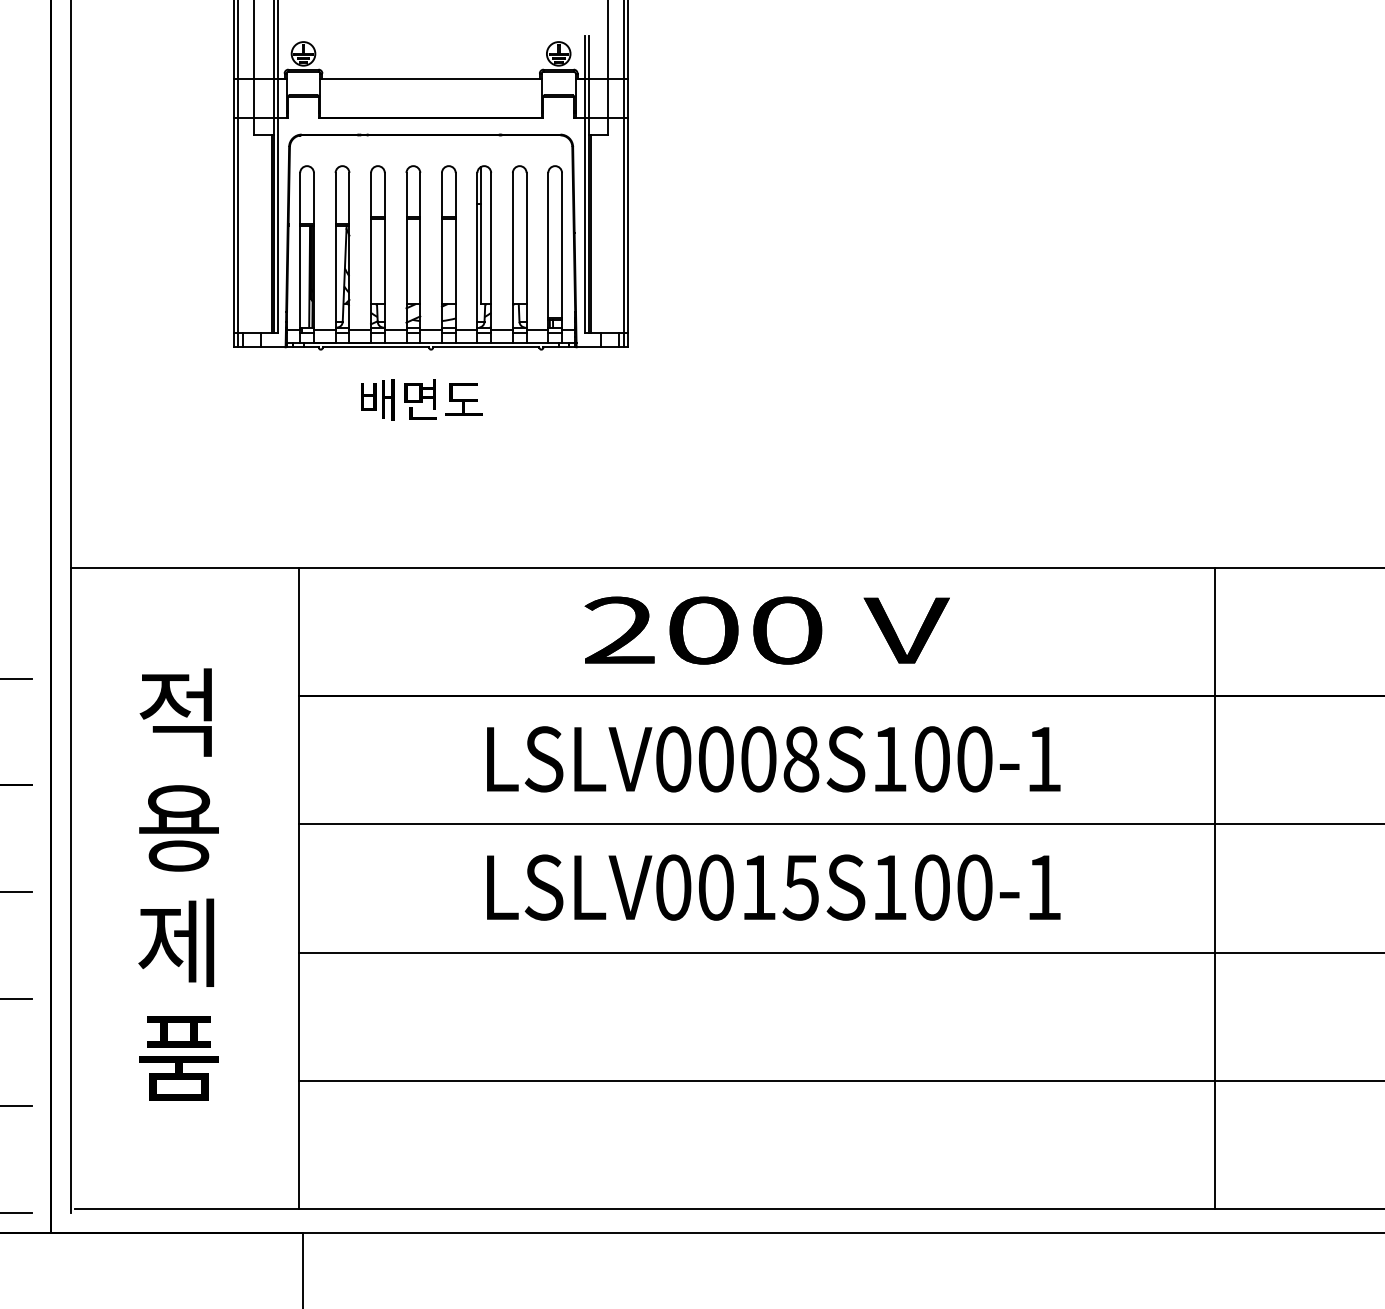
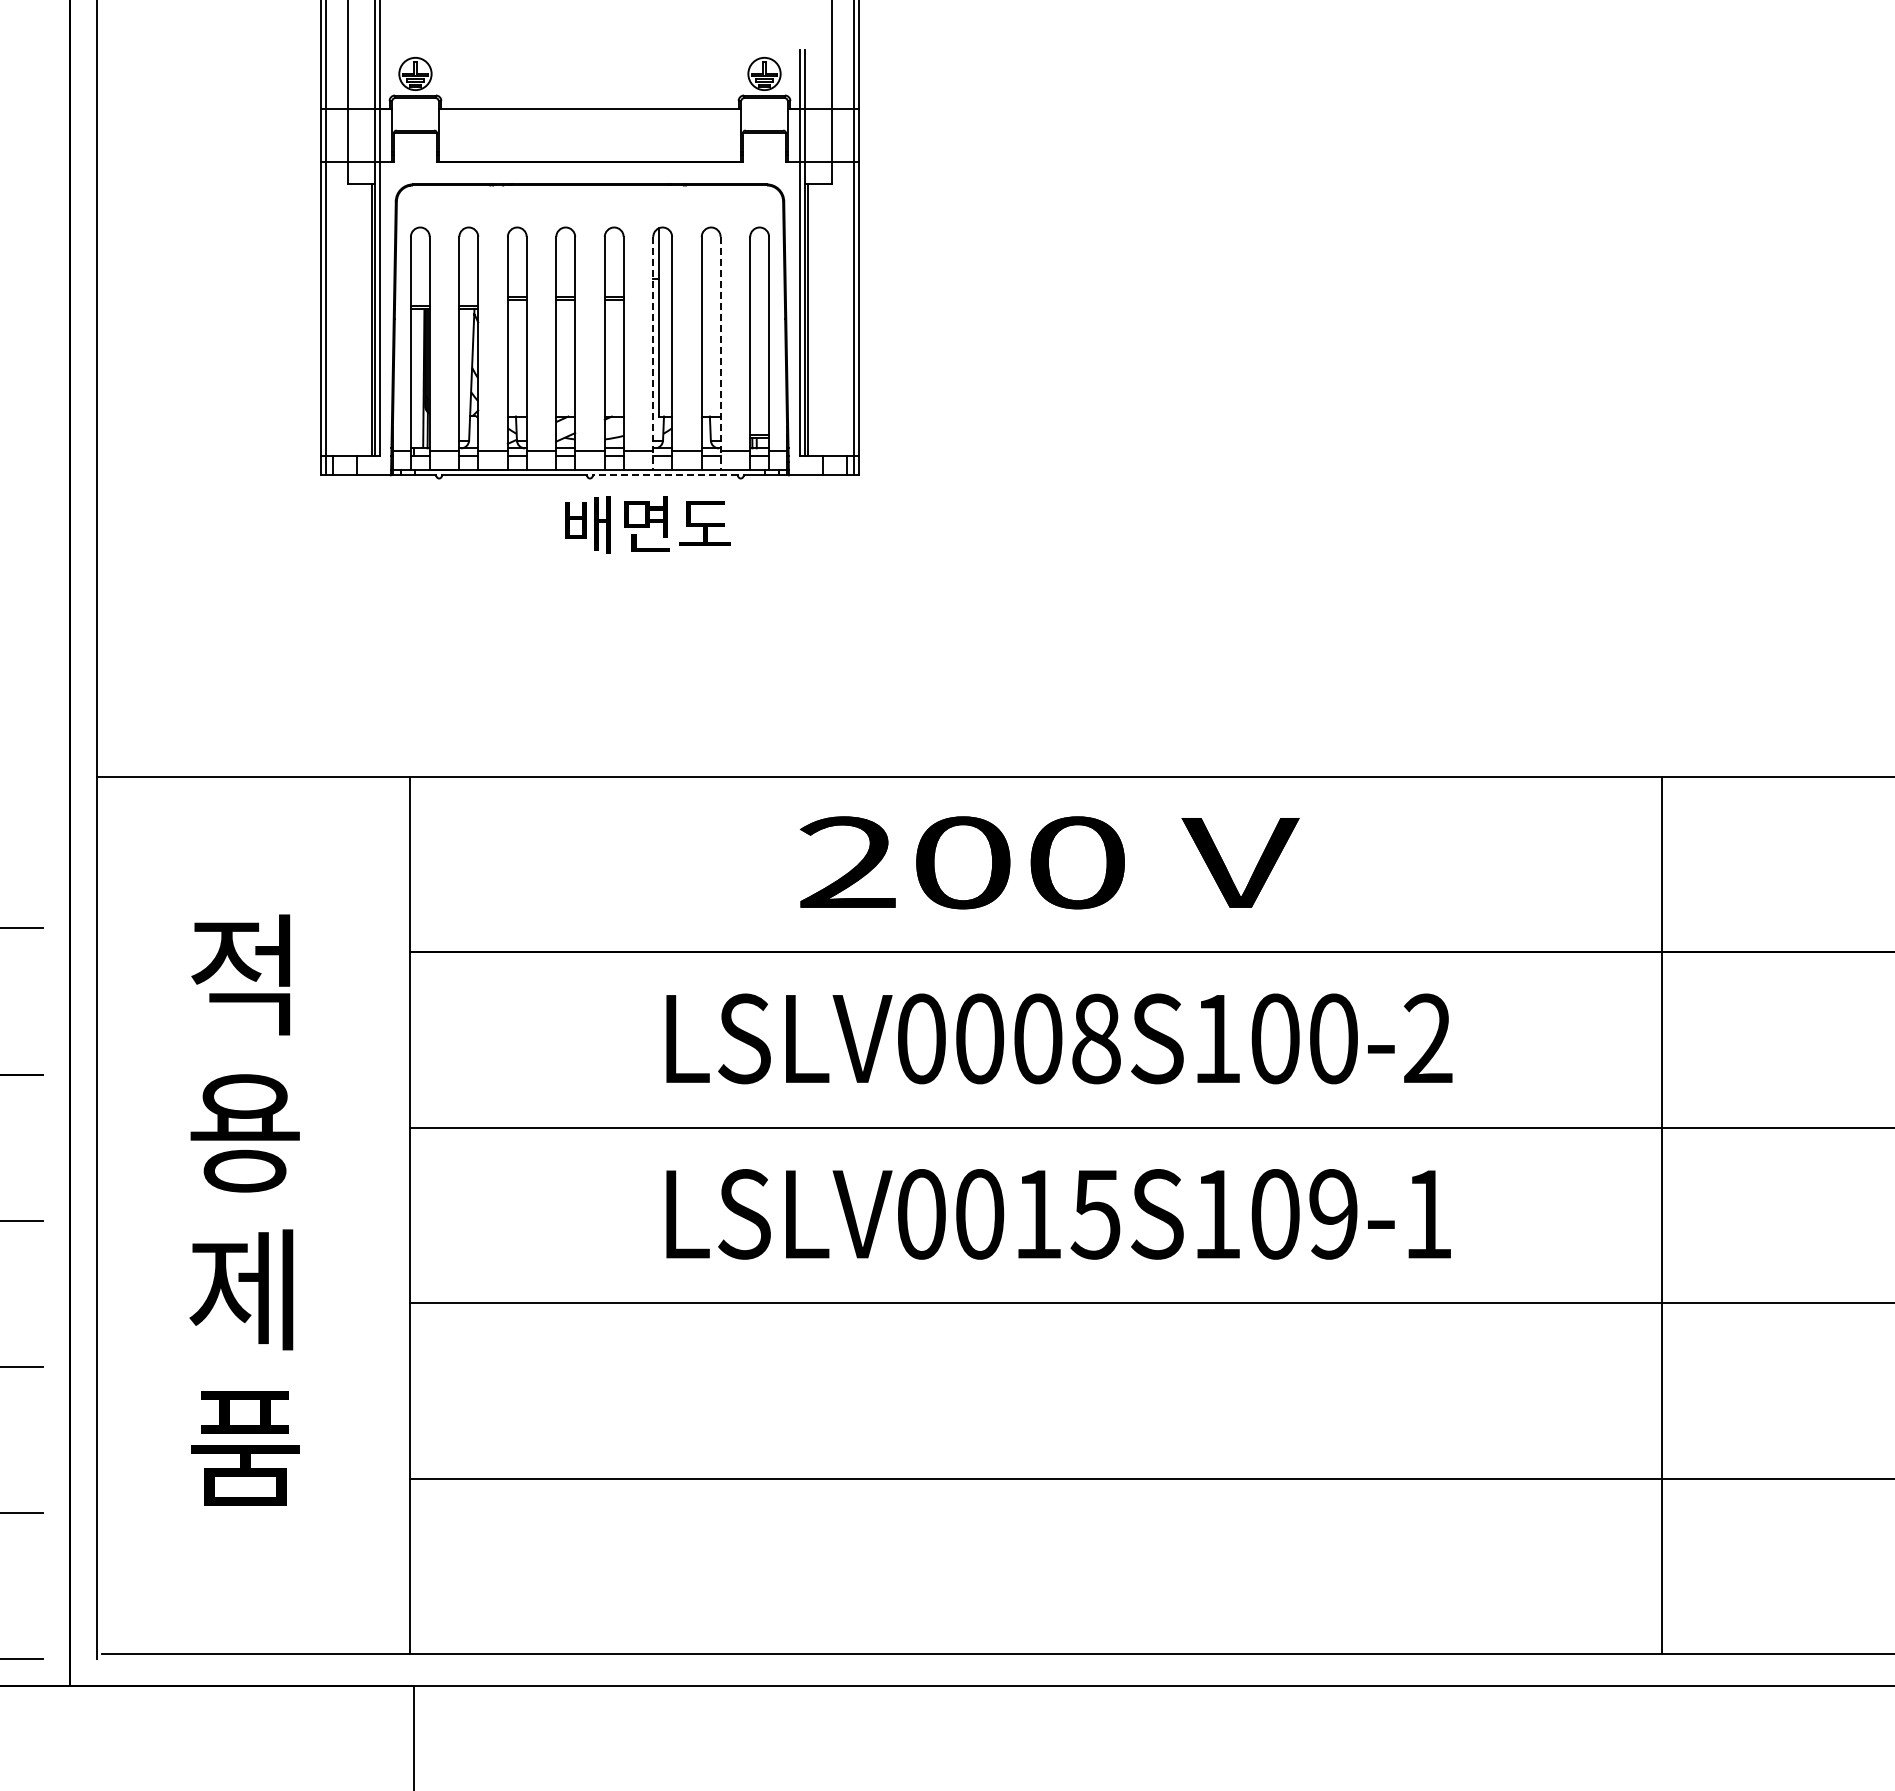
line: (477, 258) -> (653, 353), solid -> dashed
line: (526, 258) -> (720, 353), solid -> dashed
line: (486, 347) -> (665, 475), solid -> dashed
text: (421, 400) -> (647, 524), moved
text: (1044, 758) -> (1428, 1037), LSLV0008S100-1 -> LSLV0008S100-2
text: (974, 887) -> (1333, 1214), LSLV0015S100-1 -> LSLV0015S109-1

